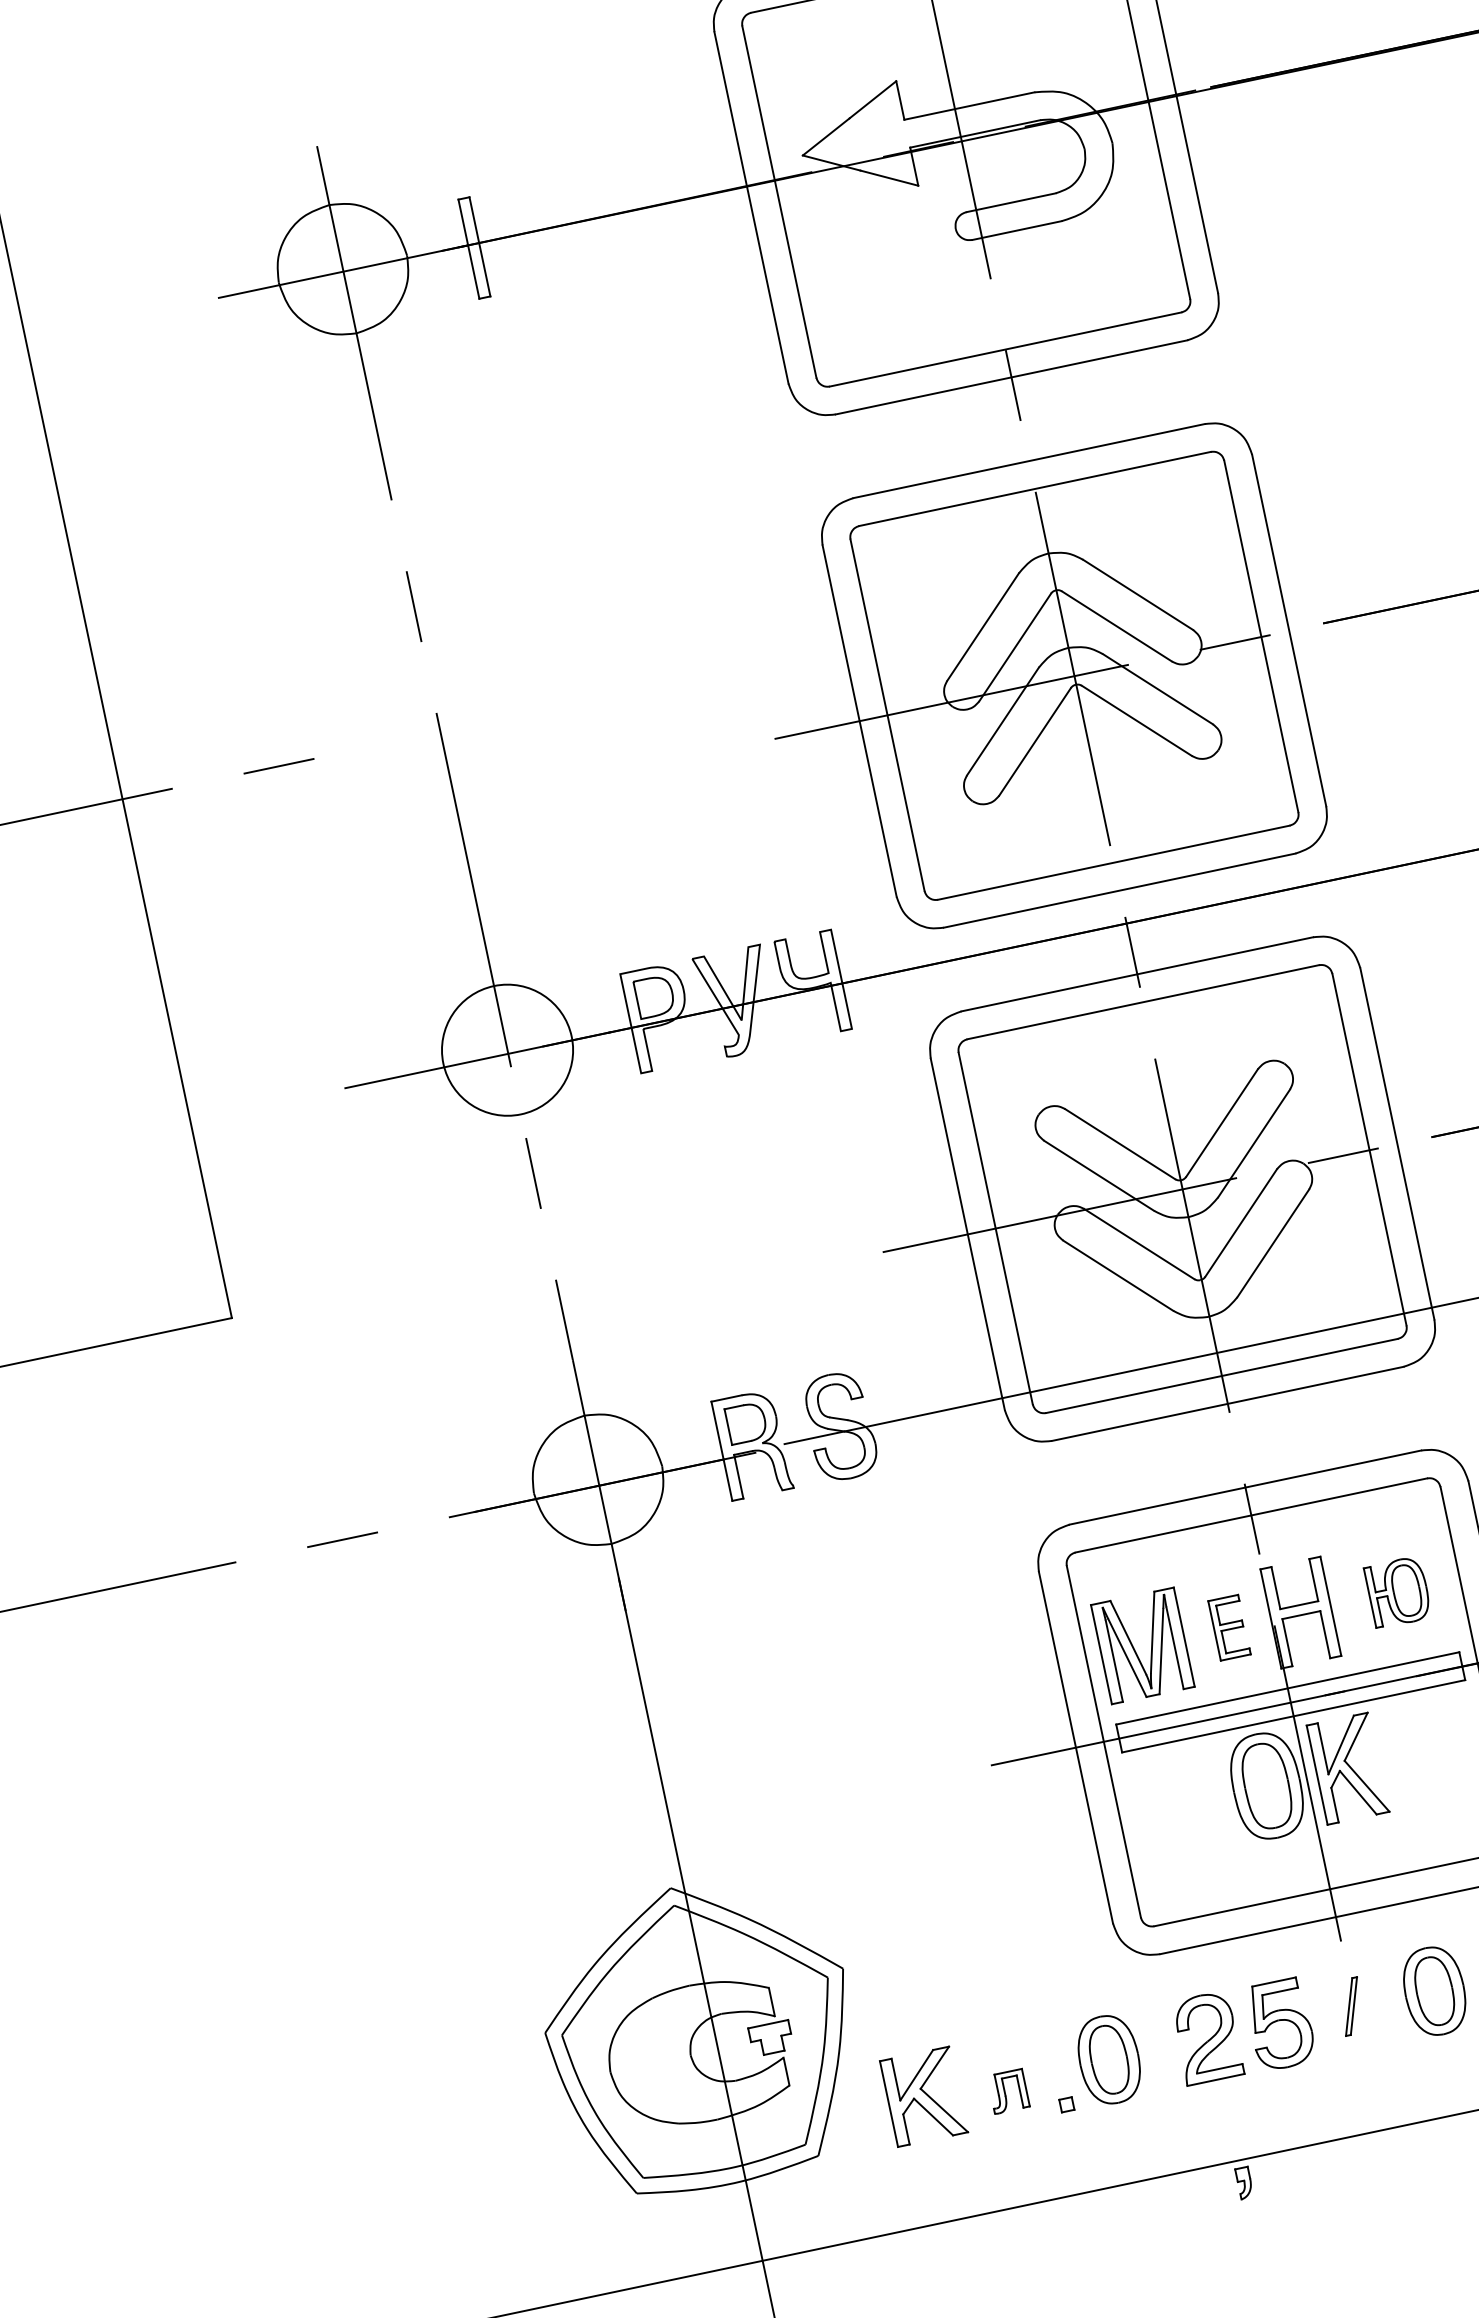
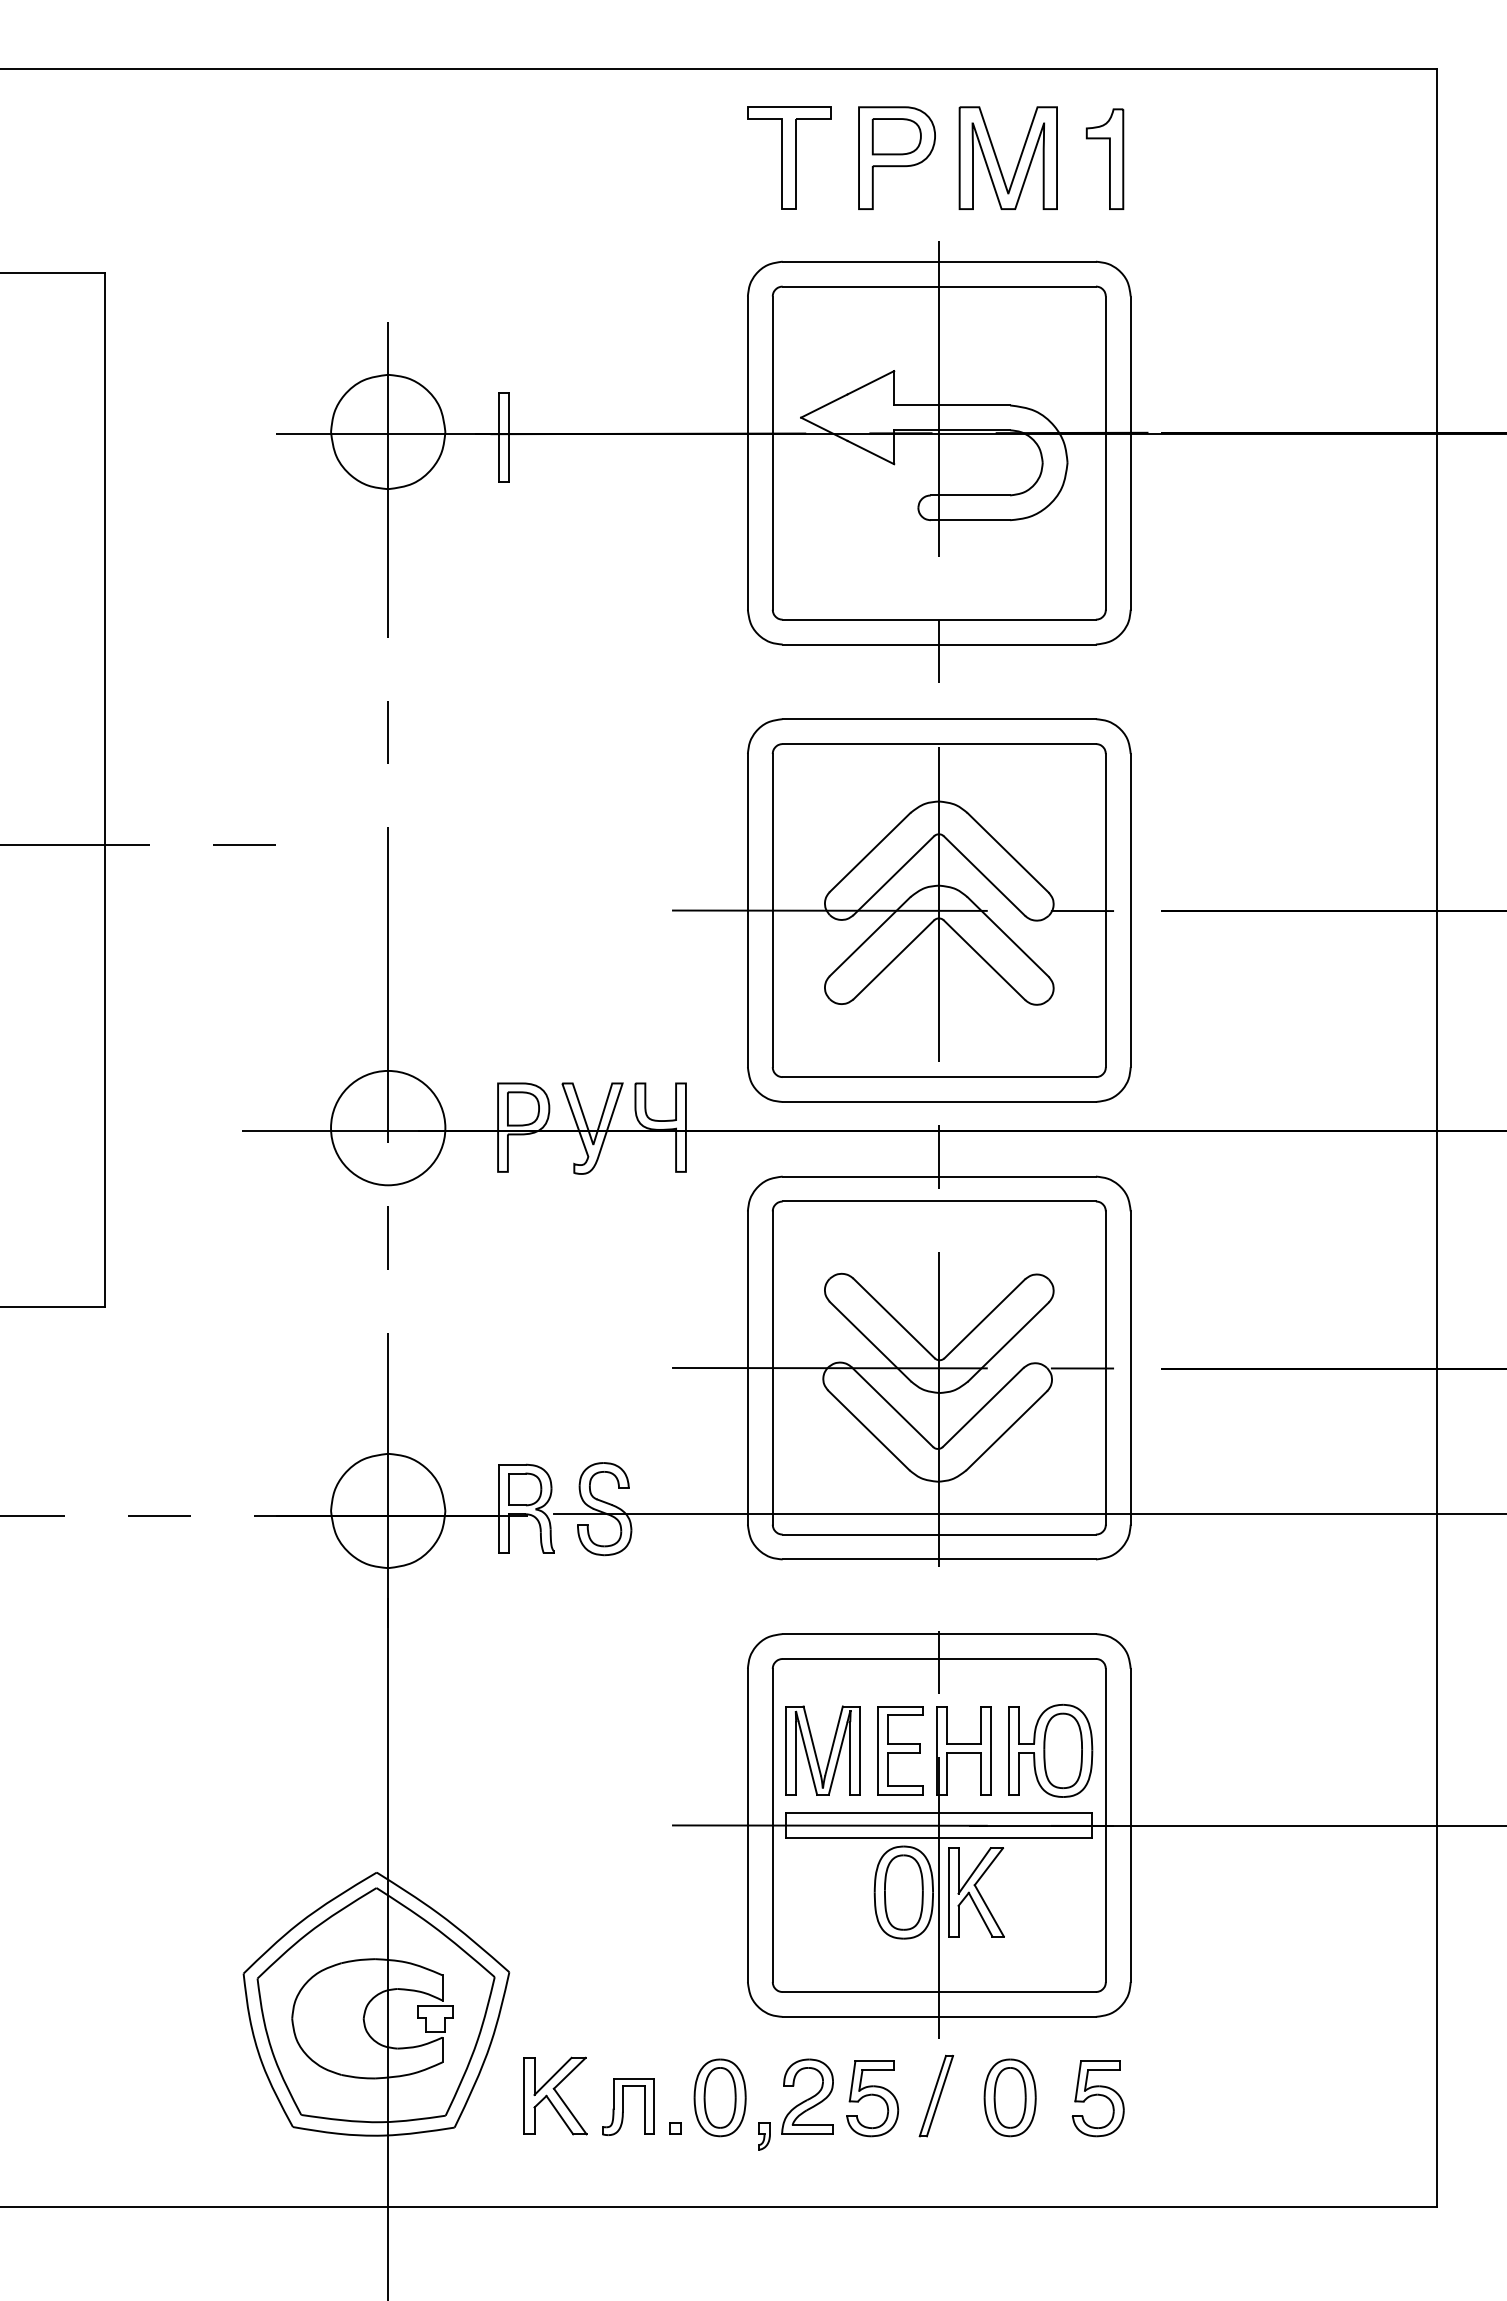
part: (1397, 1591) -> (1050, 1750), size x1.67
part: (1229, 1627) -> (900, 1750), size x1.67
part: (1351, 2005) -> (936, 2095), size x1.67
part: (1008, 2091) -> (628, 2106), size x1.67
part: (1244, 2183) -> (764, 2136), moved

